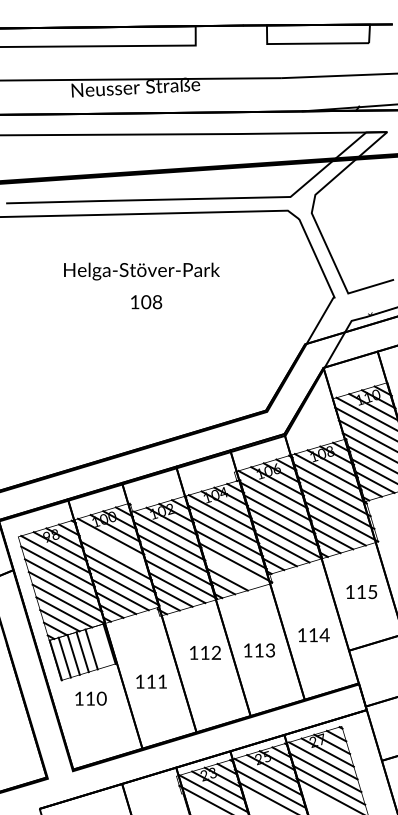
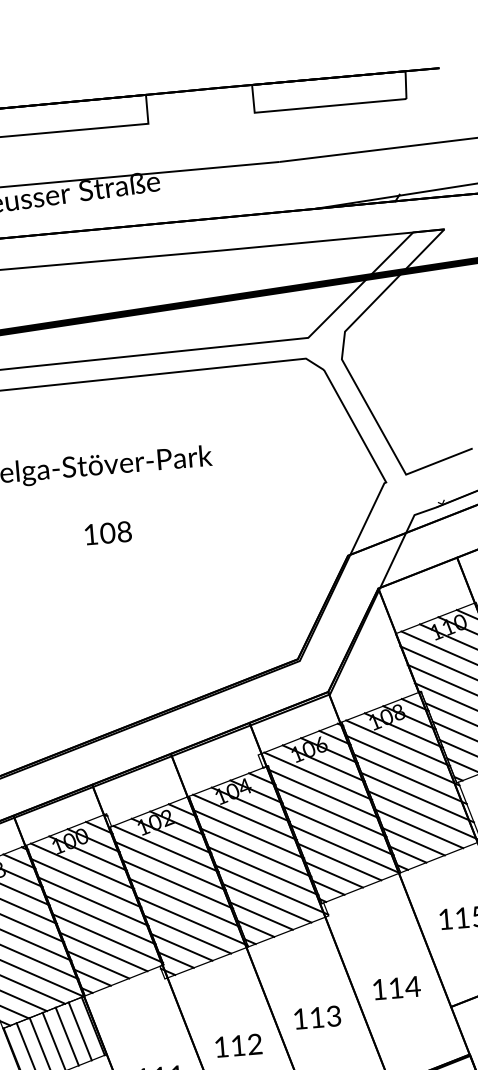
text: (146, 302) -> (108, 533), moved
line: (112, 548) -> (85, 883), added
line: (232, 571) -> (267, 903), added
line: (100, 646) -> (80, 1031), added
text: (205, 652) -> (238, 1045), moved

